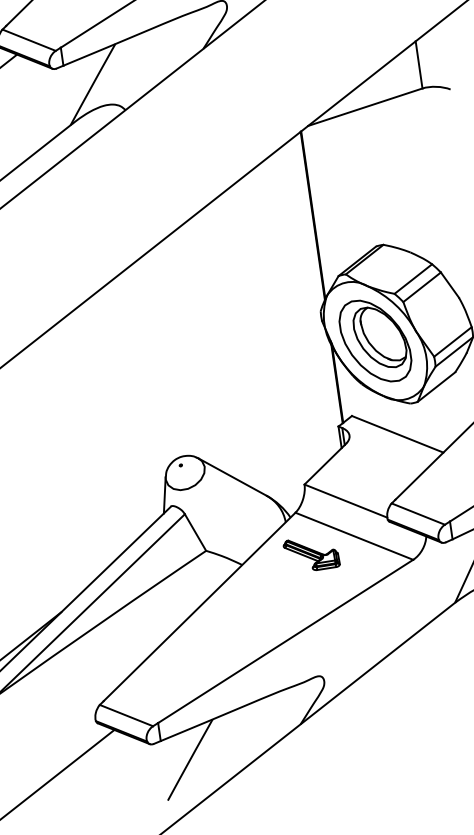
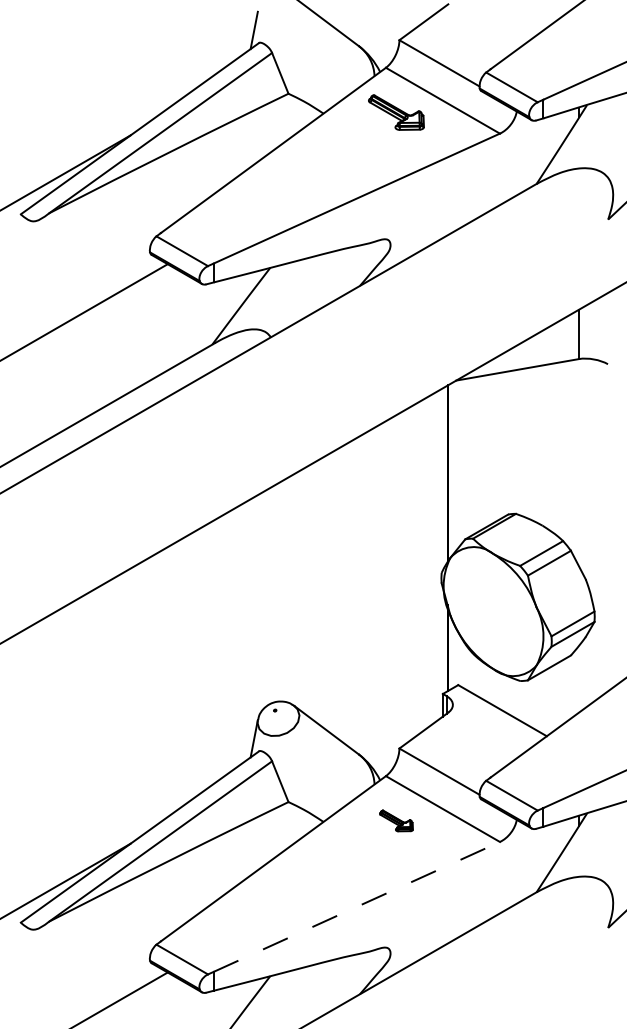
part: (375, 340) -> (493, 611), removed
part: (311, 553) -> (396, 820), size x0.6
line: (286, 640) -> (357, 906), solid -> dashed

